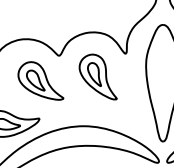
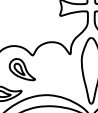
part: (97, 75) -> (54, 66), removed

